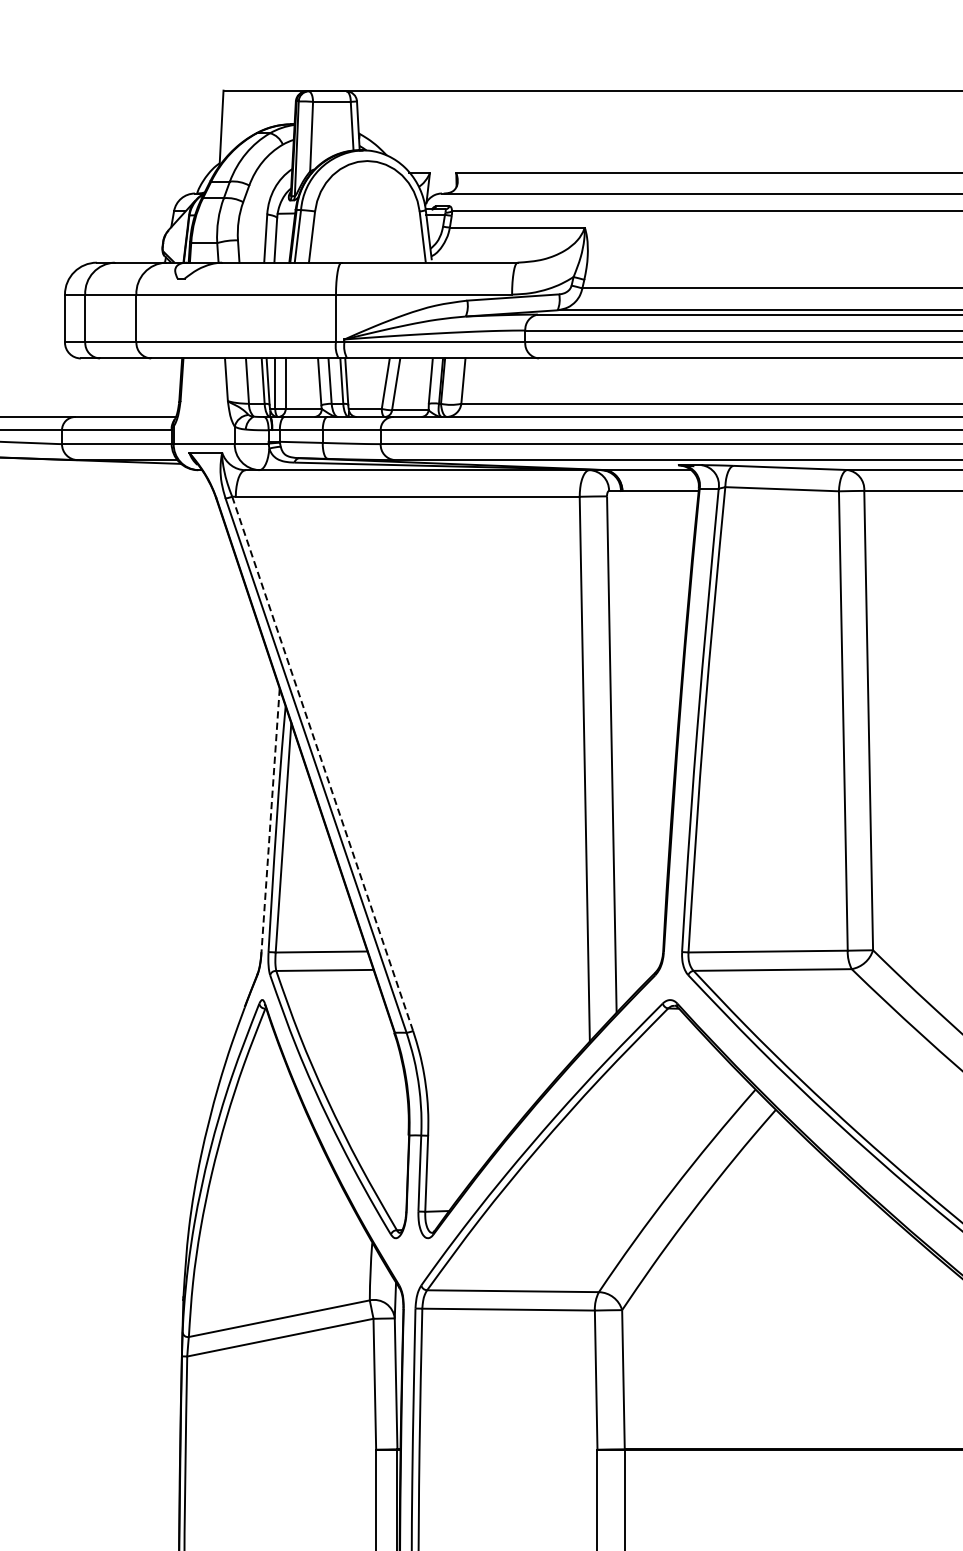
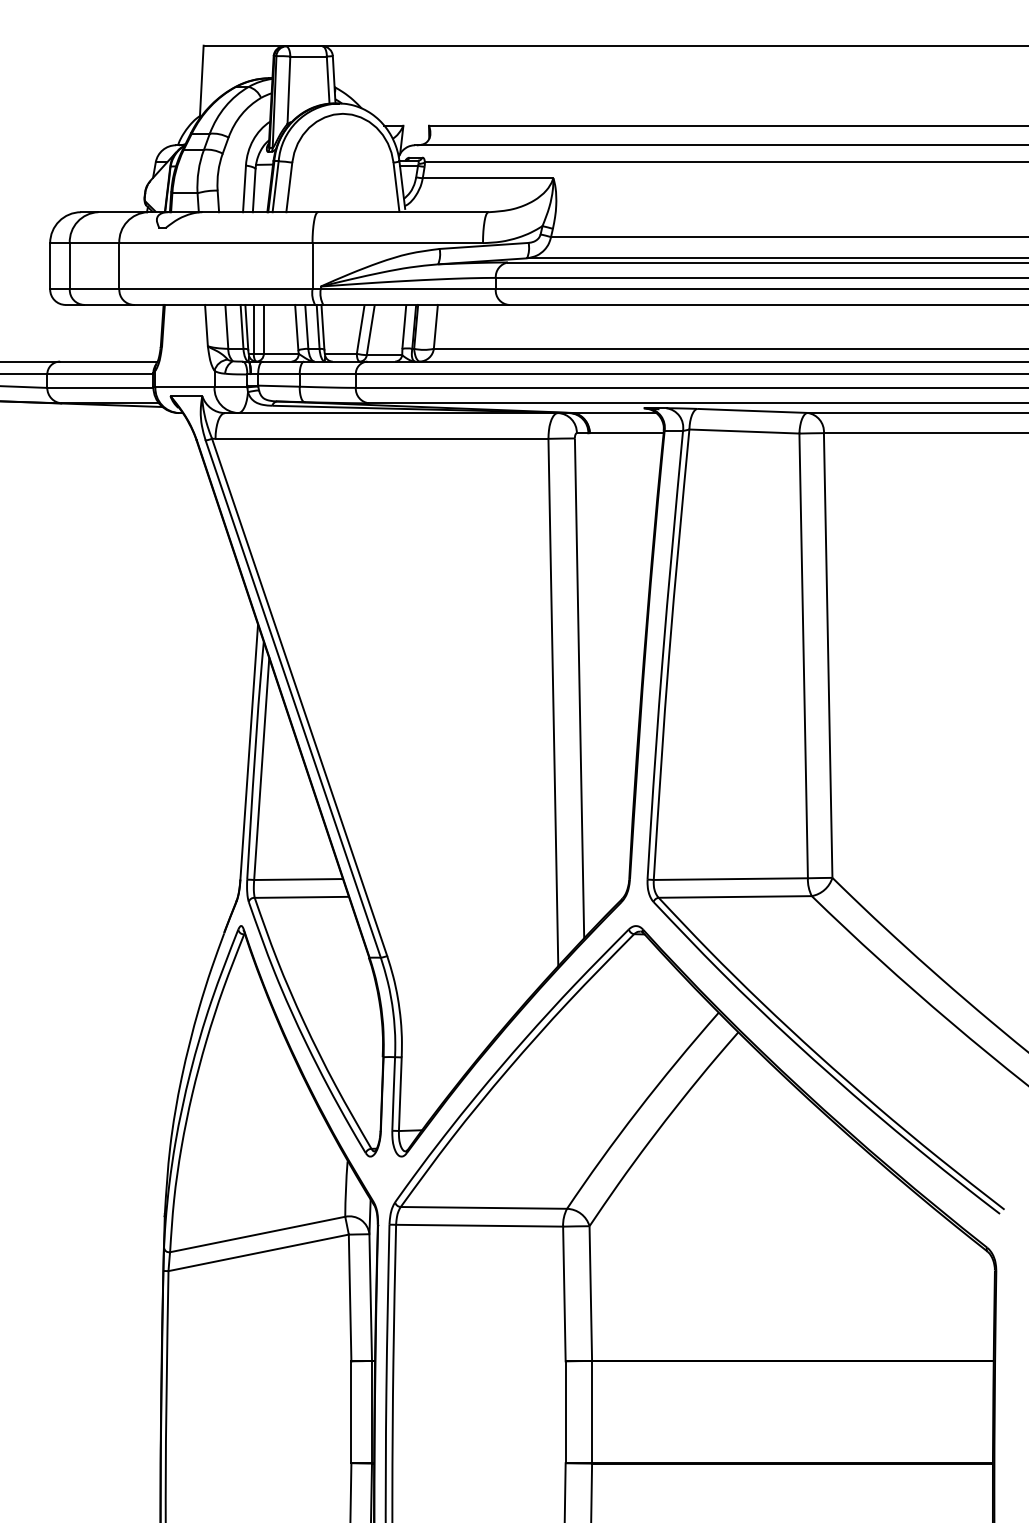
line: (322, 763) -> (299, 697), dashed -> solid
line: (270, 820) -> (249, 752), dashed -> solid

